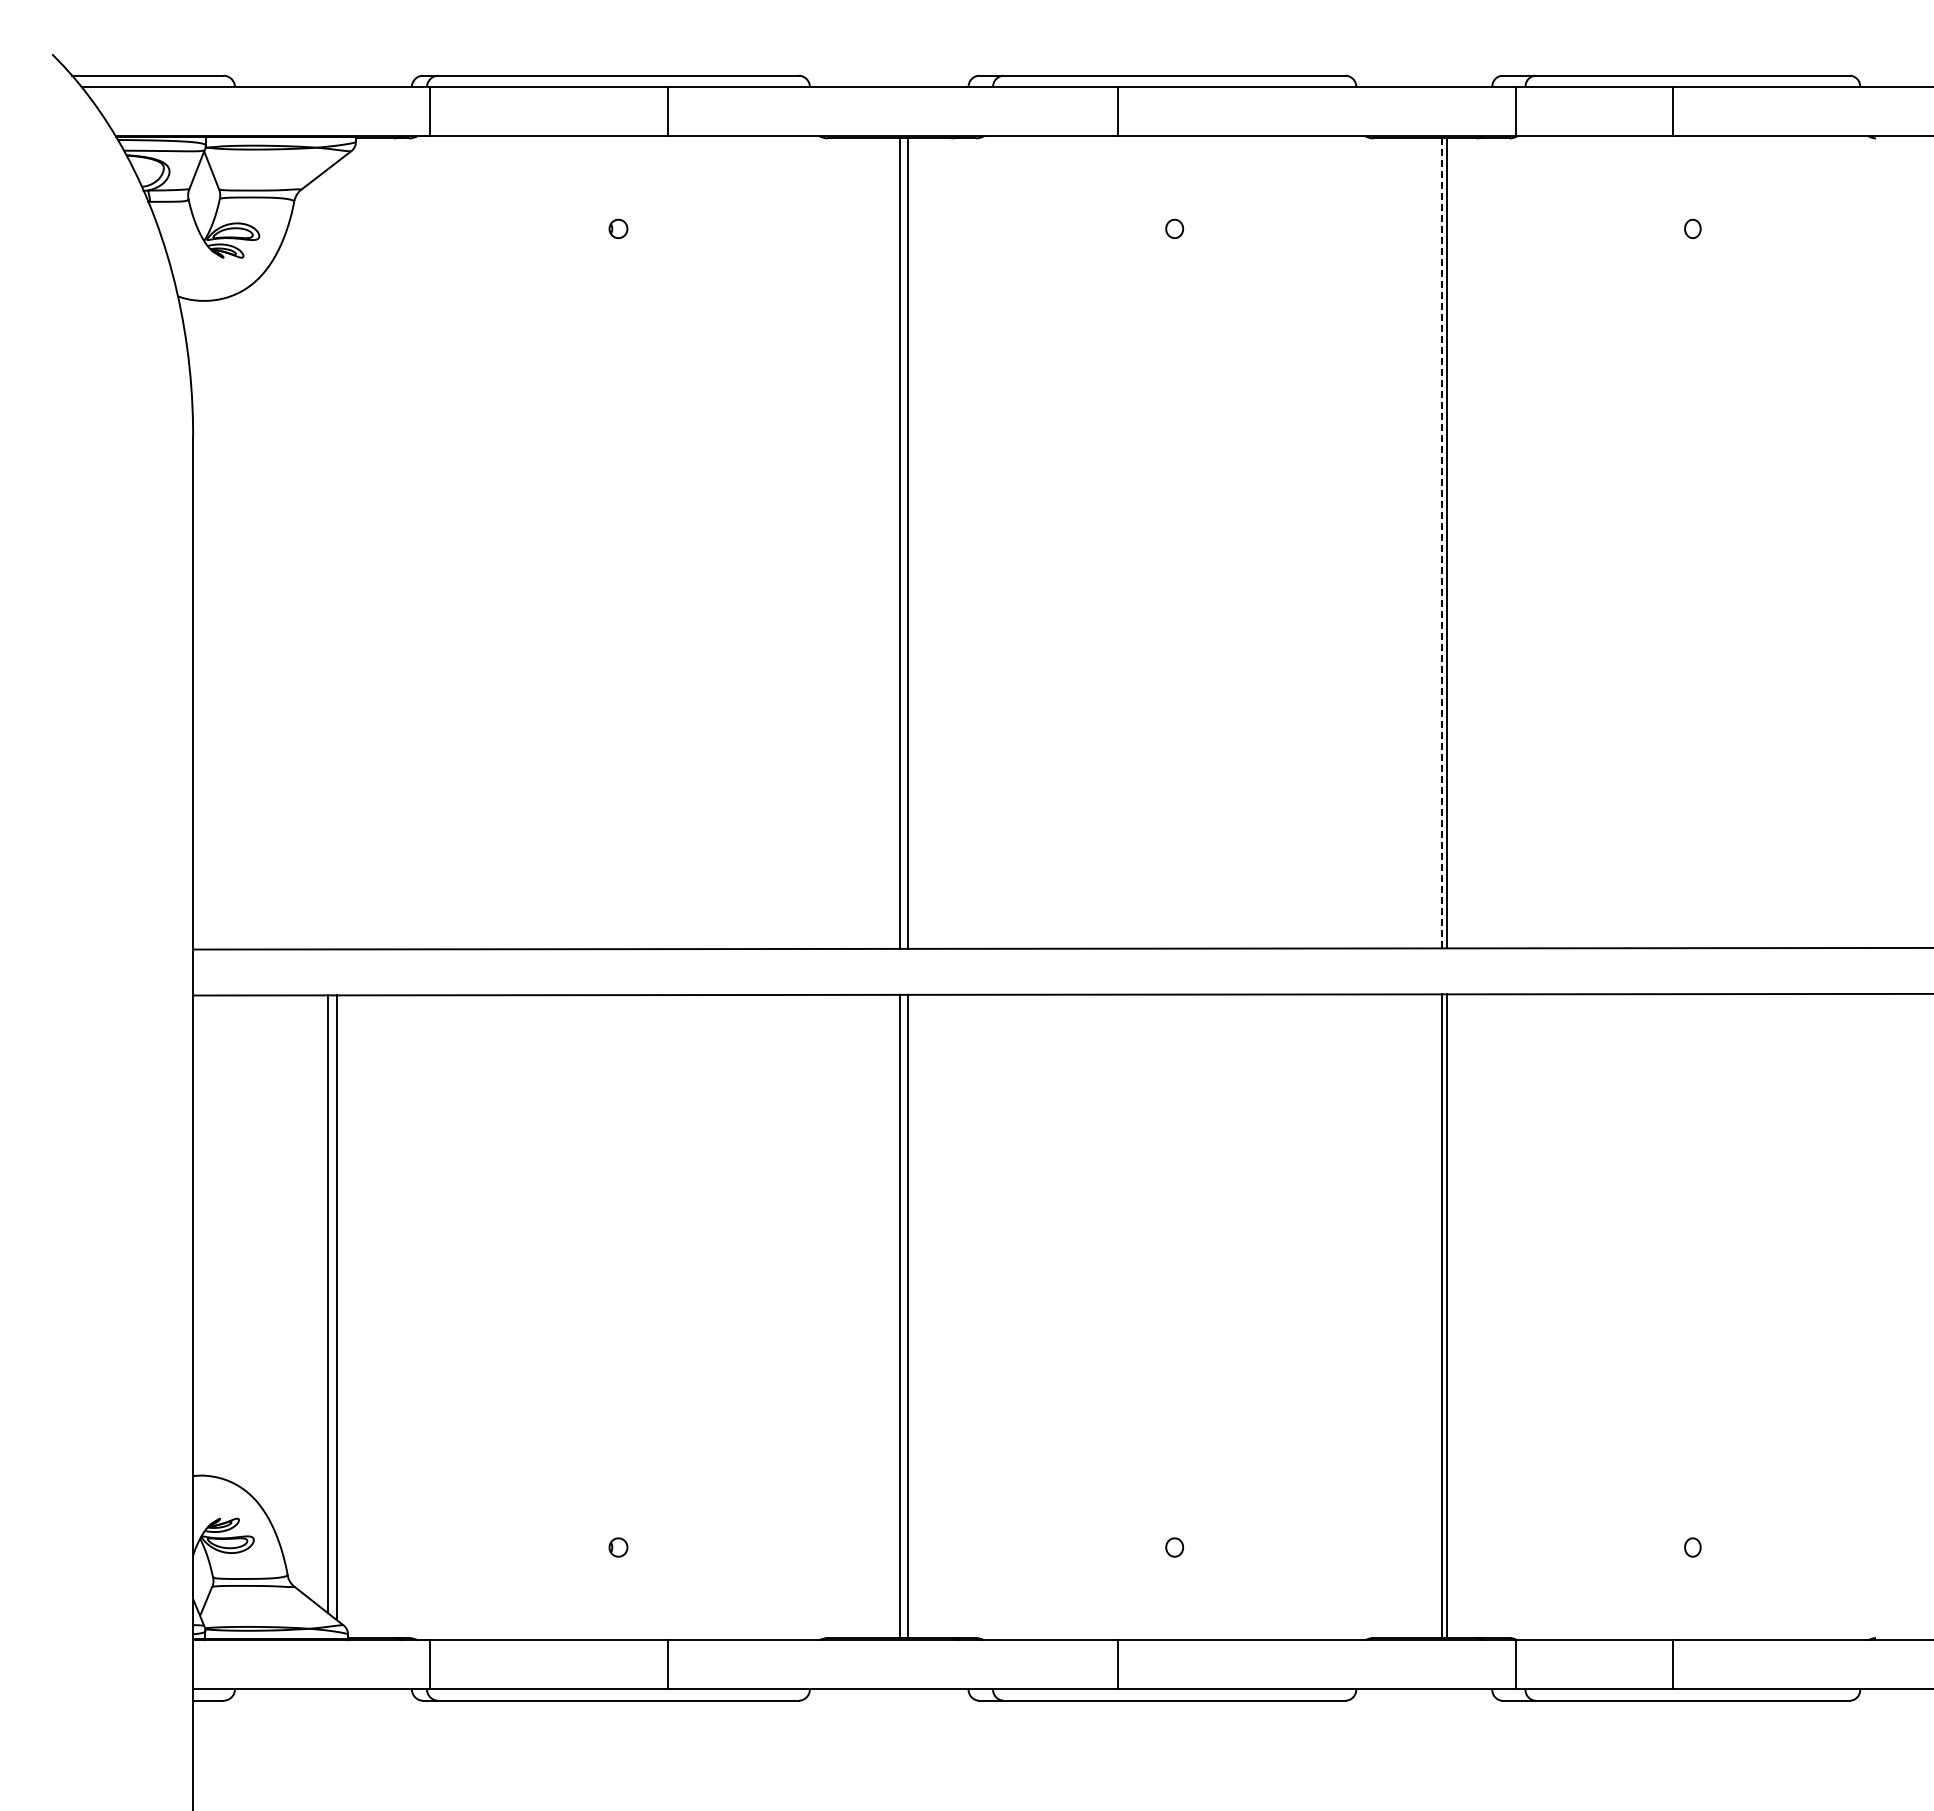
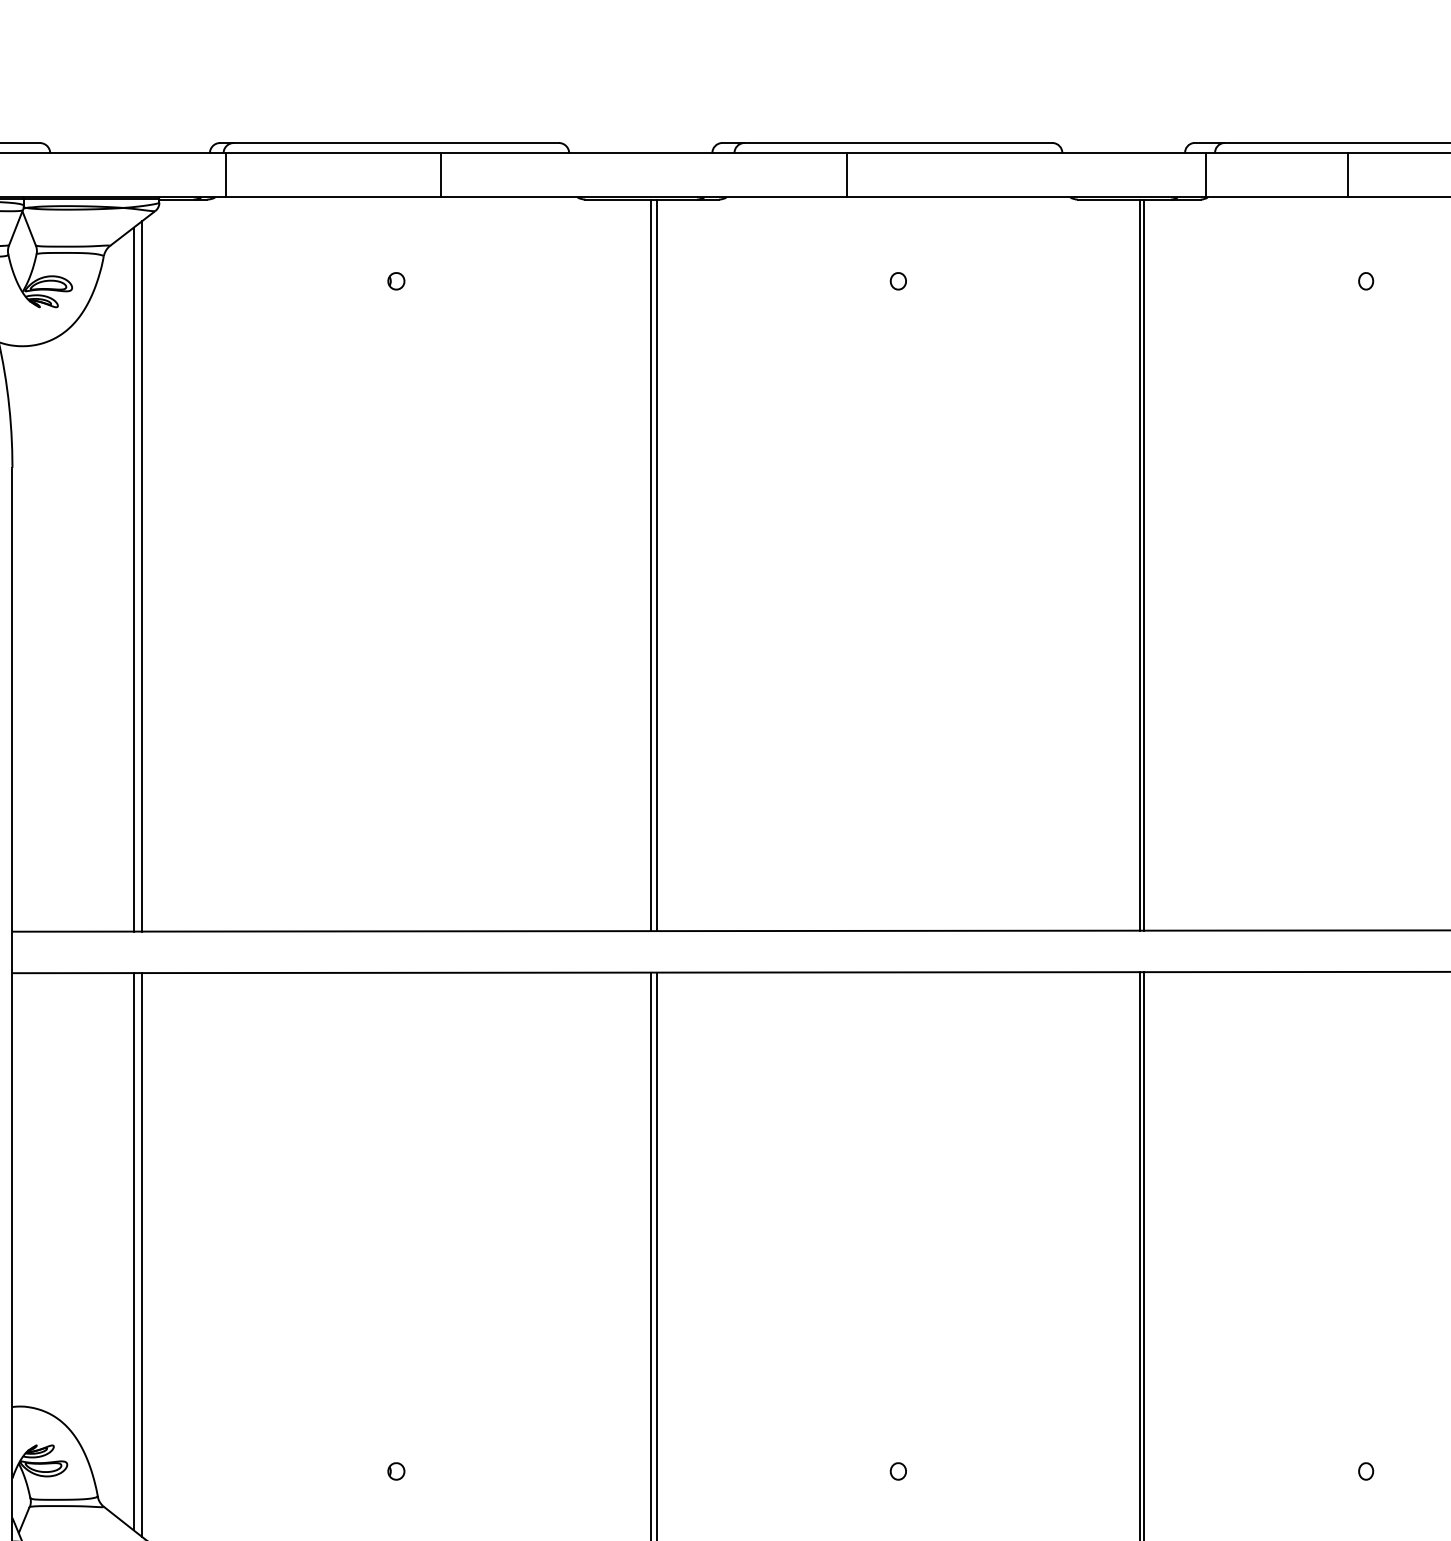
line: (1441, 543) -> (1139, 565), dashed -> solid
line: (336, 555) -> (141, 576), added
line: (327, 559) -> (133, 579), added

